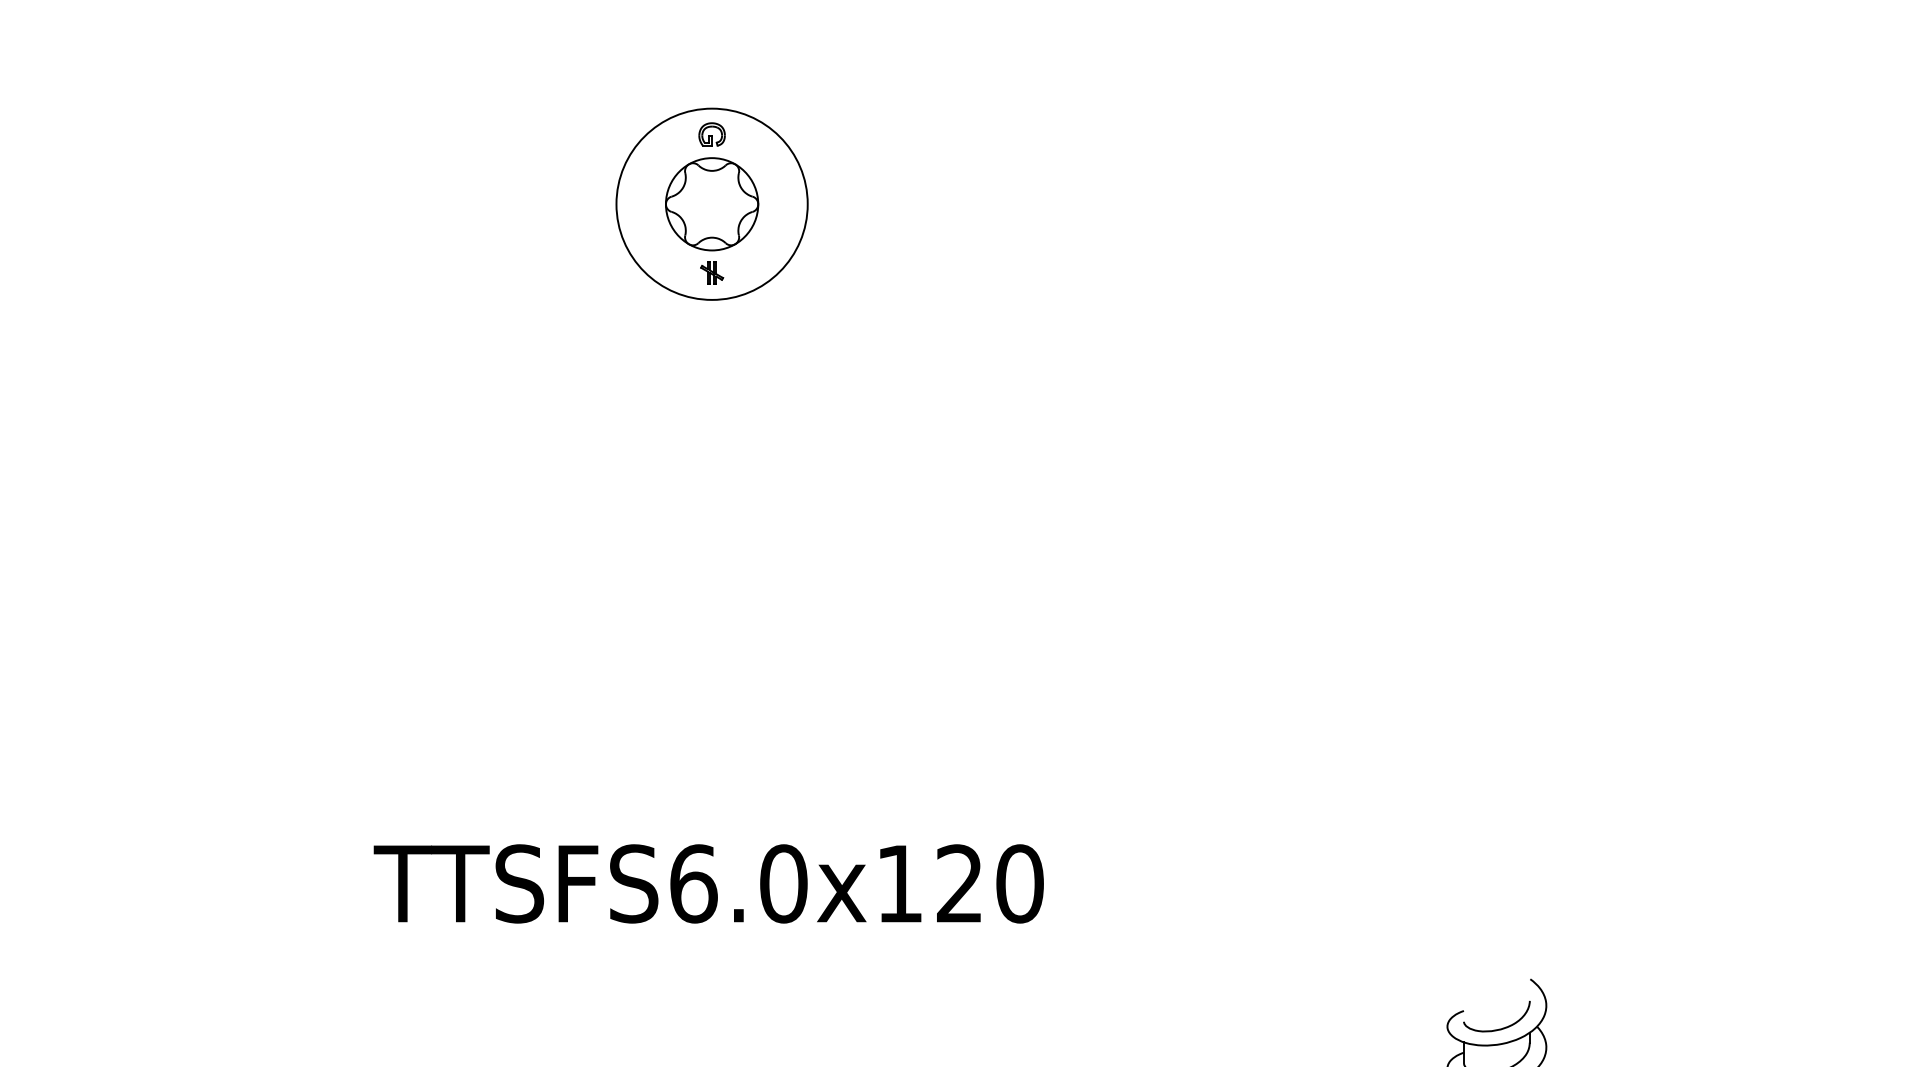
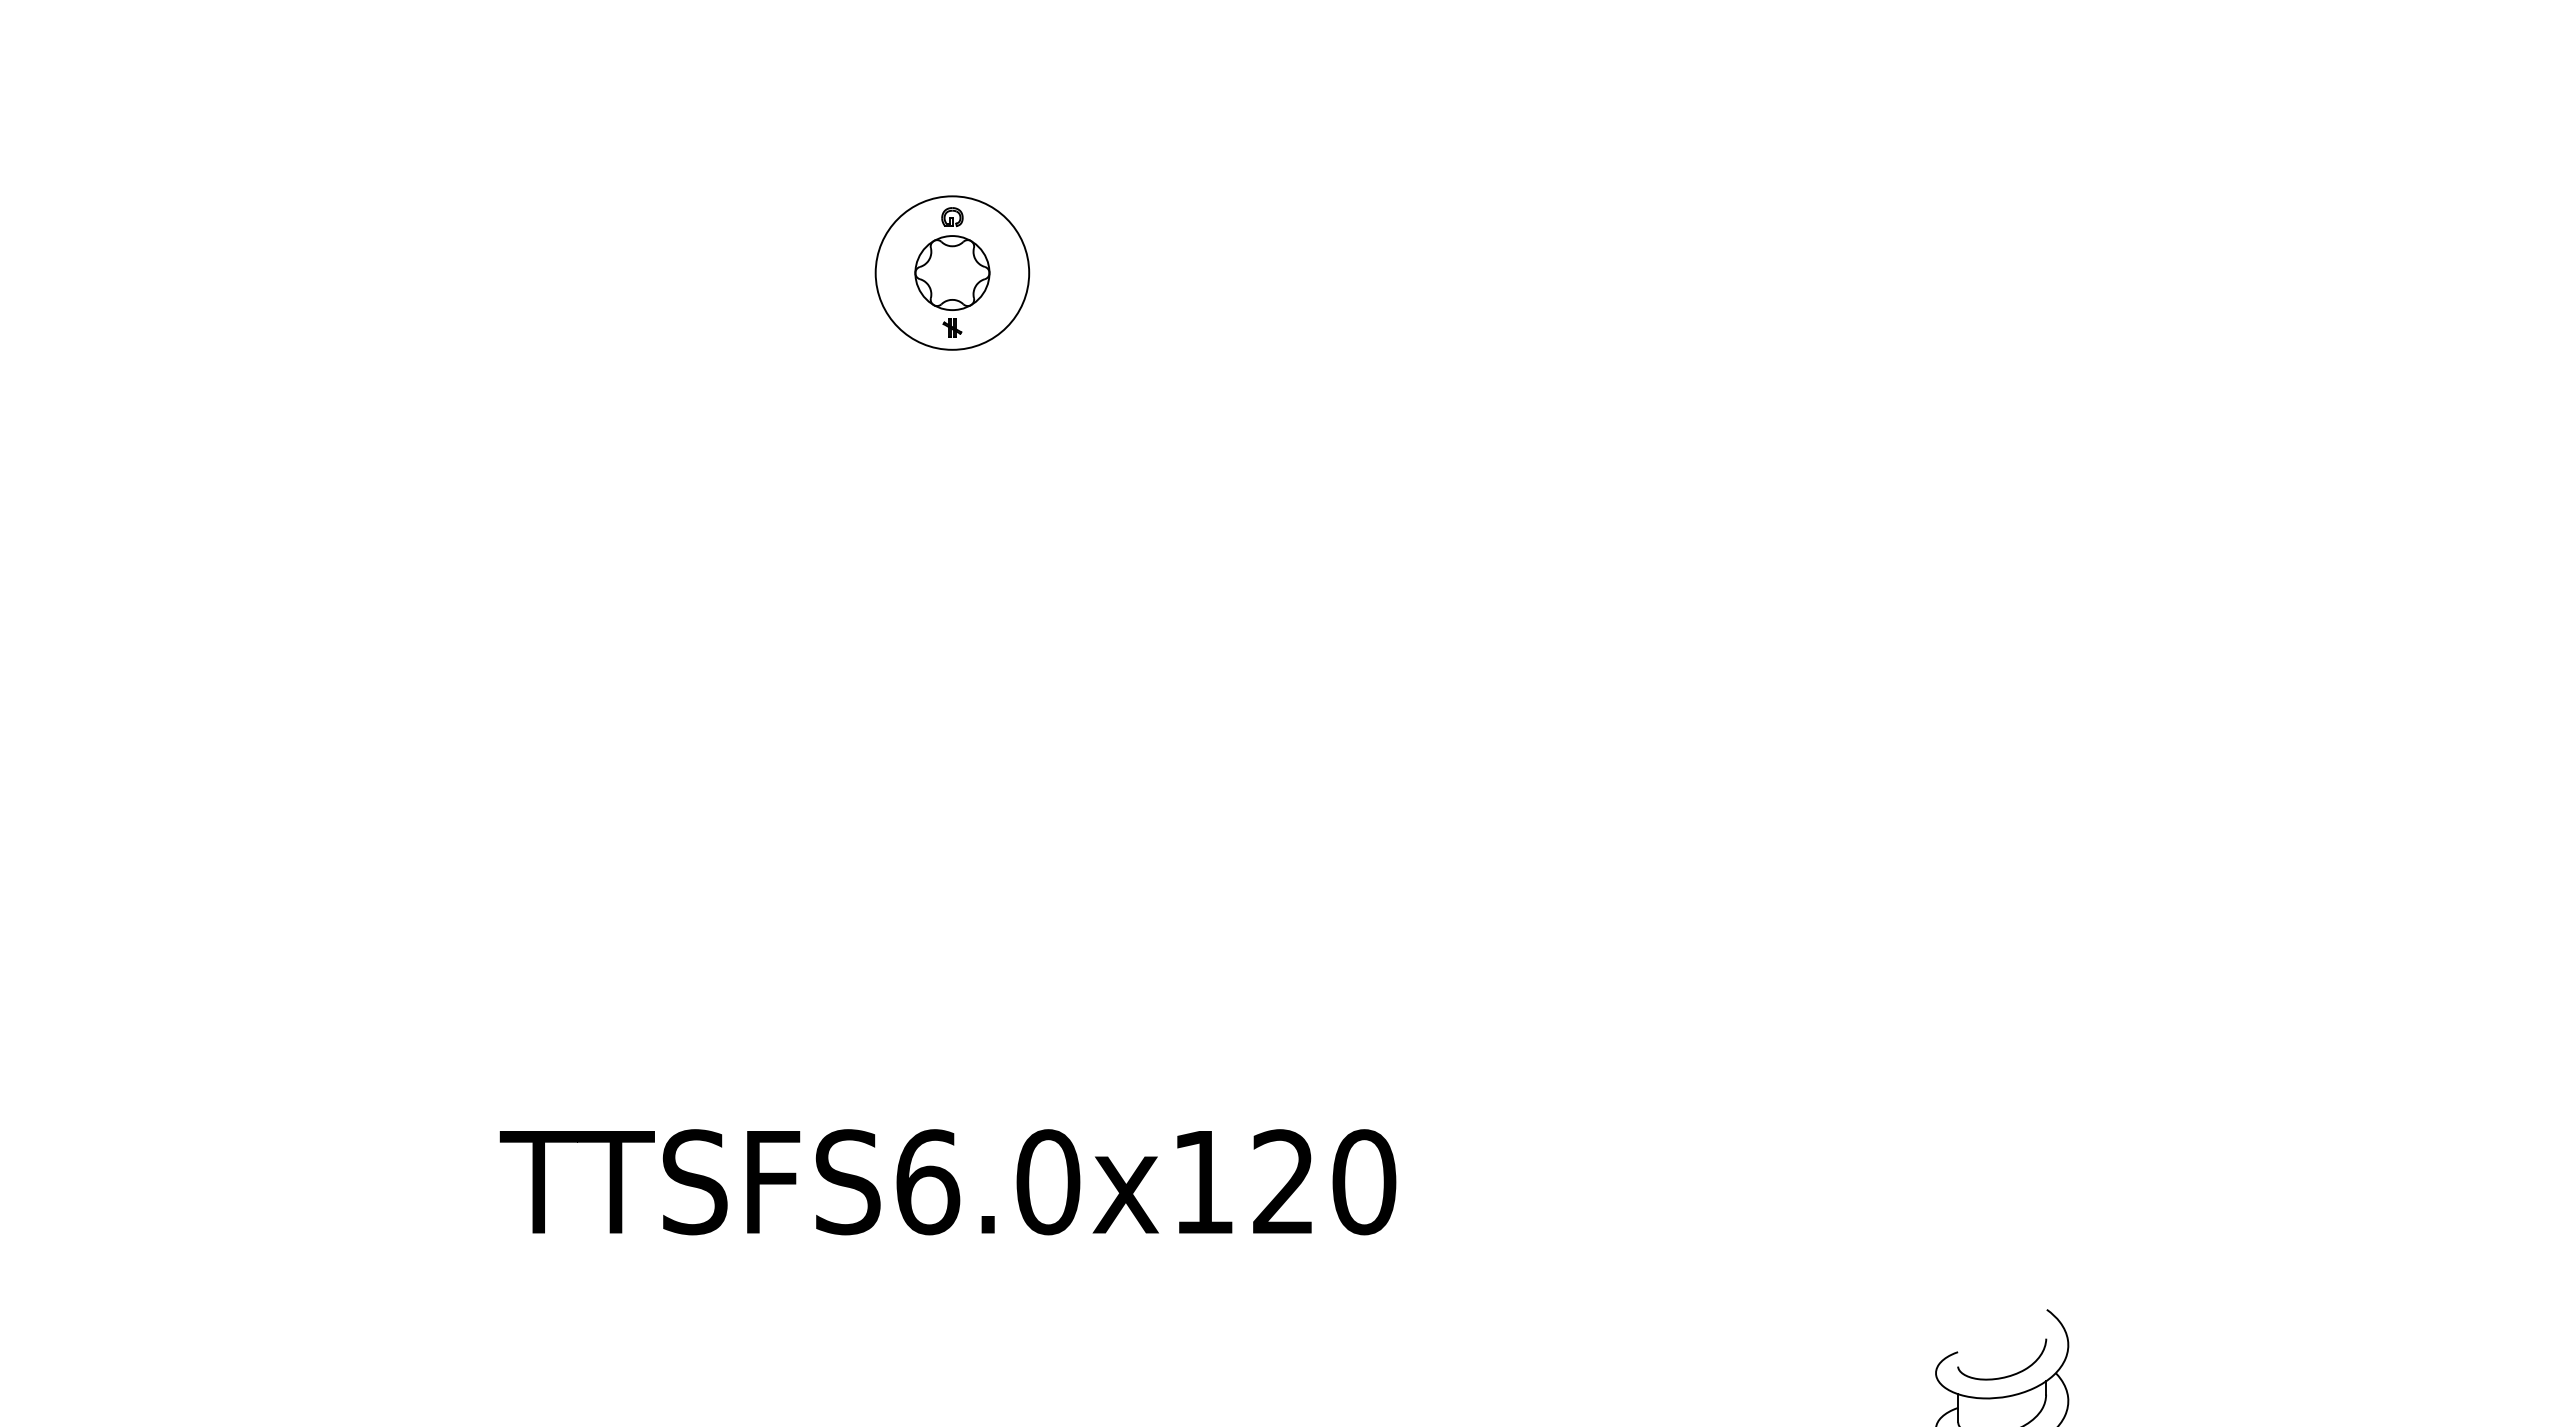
part: (712, 203) -> (952, 272), size x0.6

